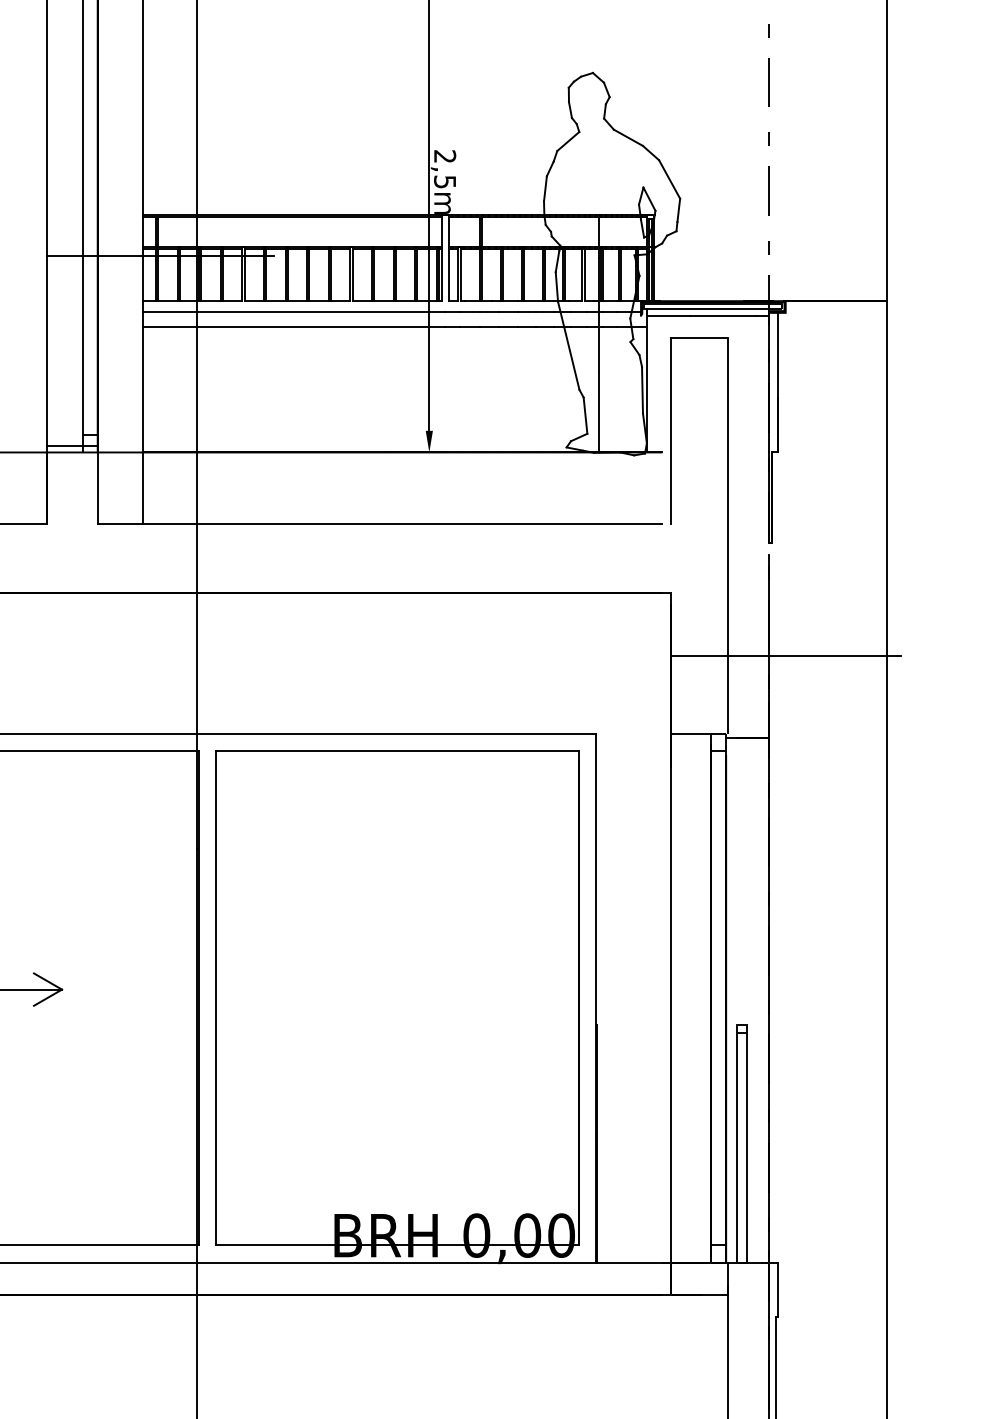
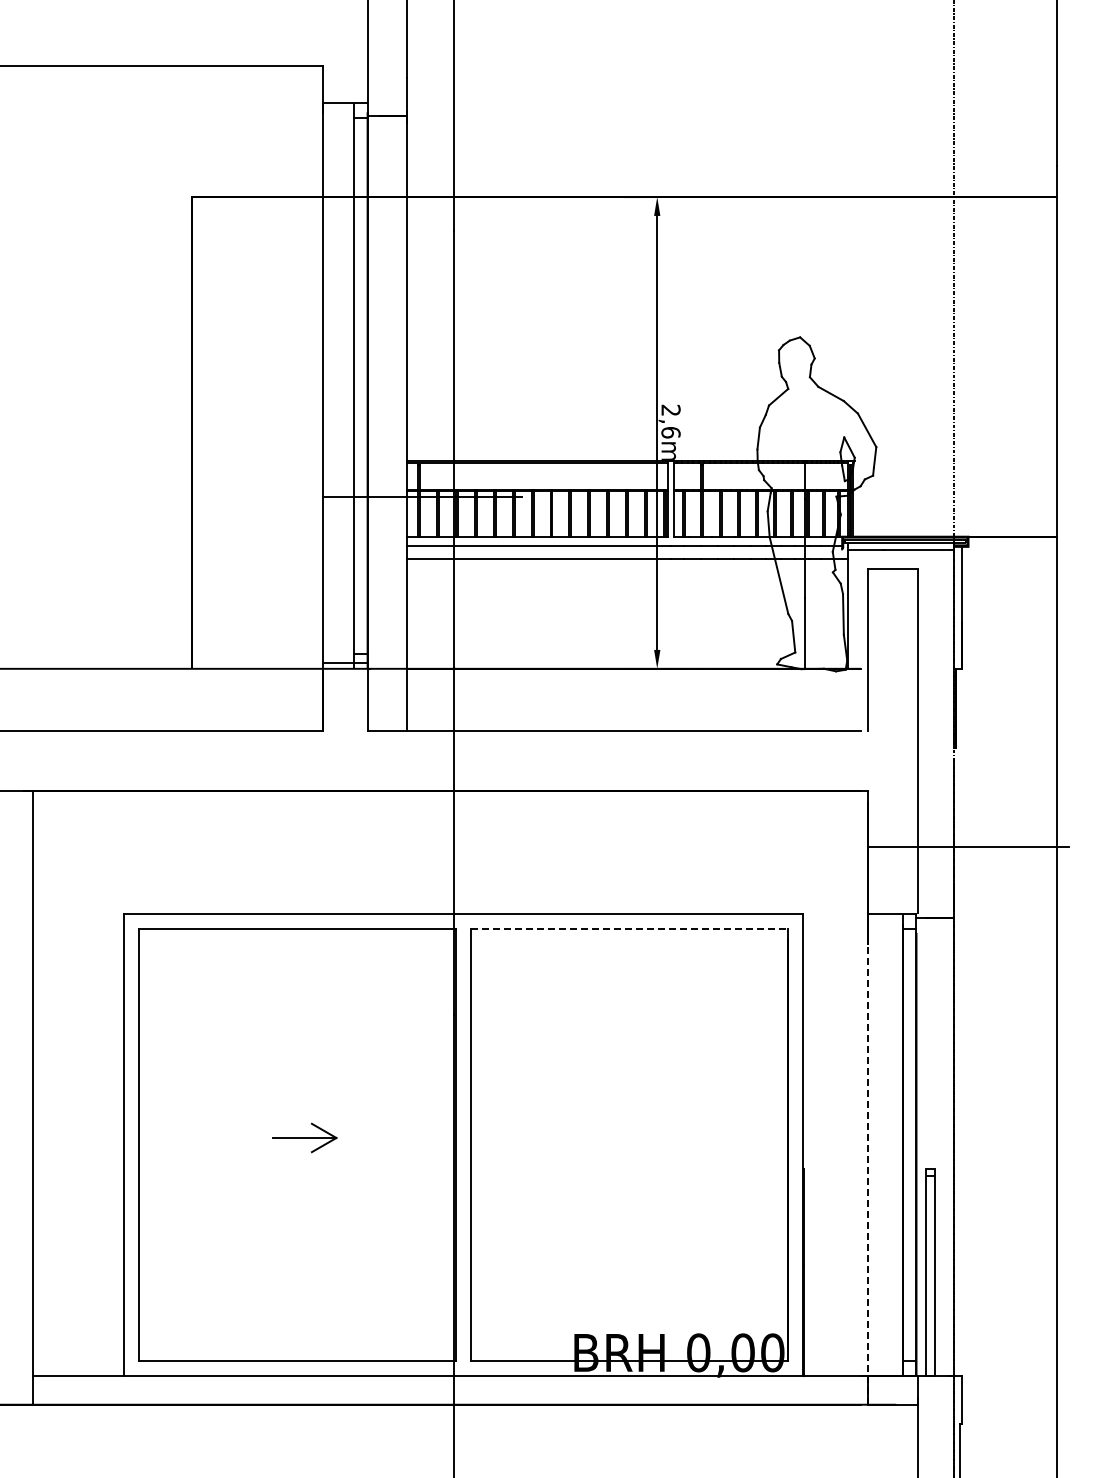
text: (444, 181) -> (670, 432), 2,5m -> 2,6m
line: (398, 750) -> (630, 929), solid -> dashed
line: (671, 1019) -> (868, 1164), solid -> dashed

